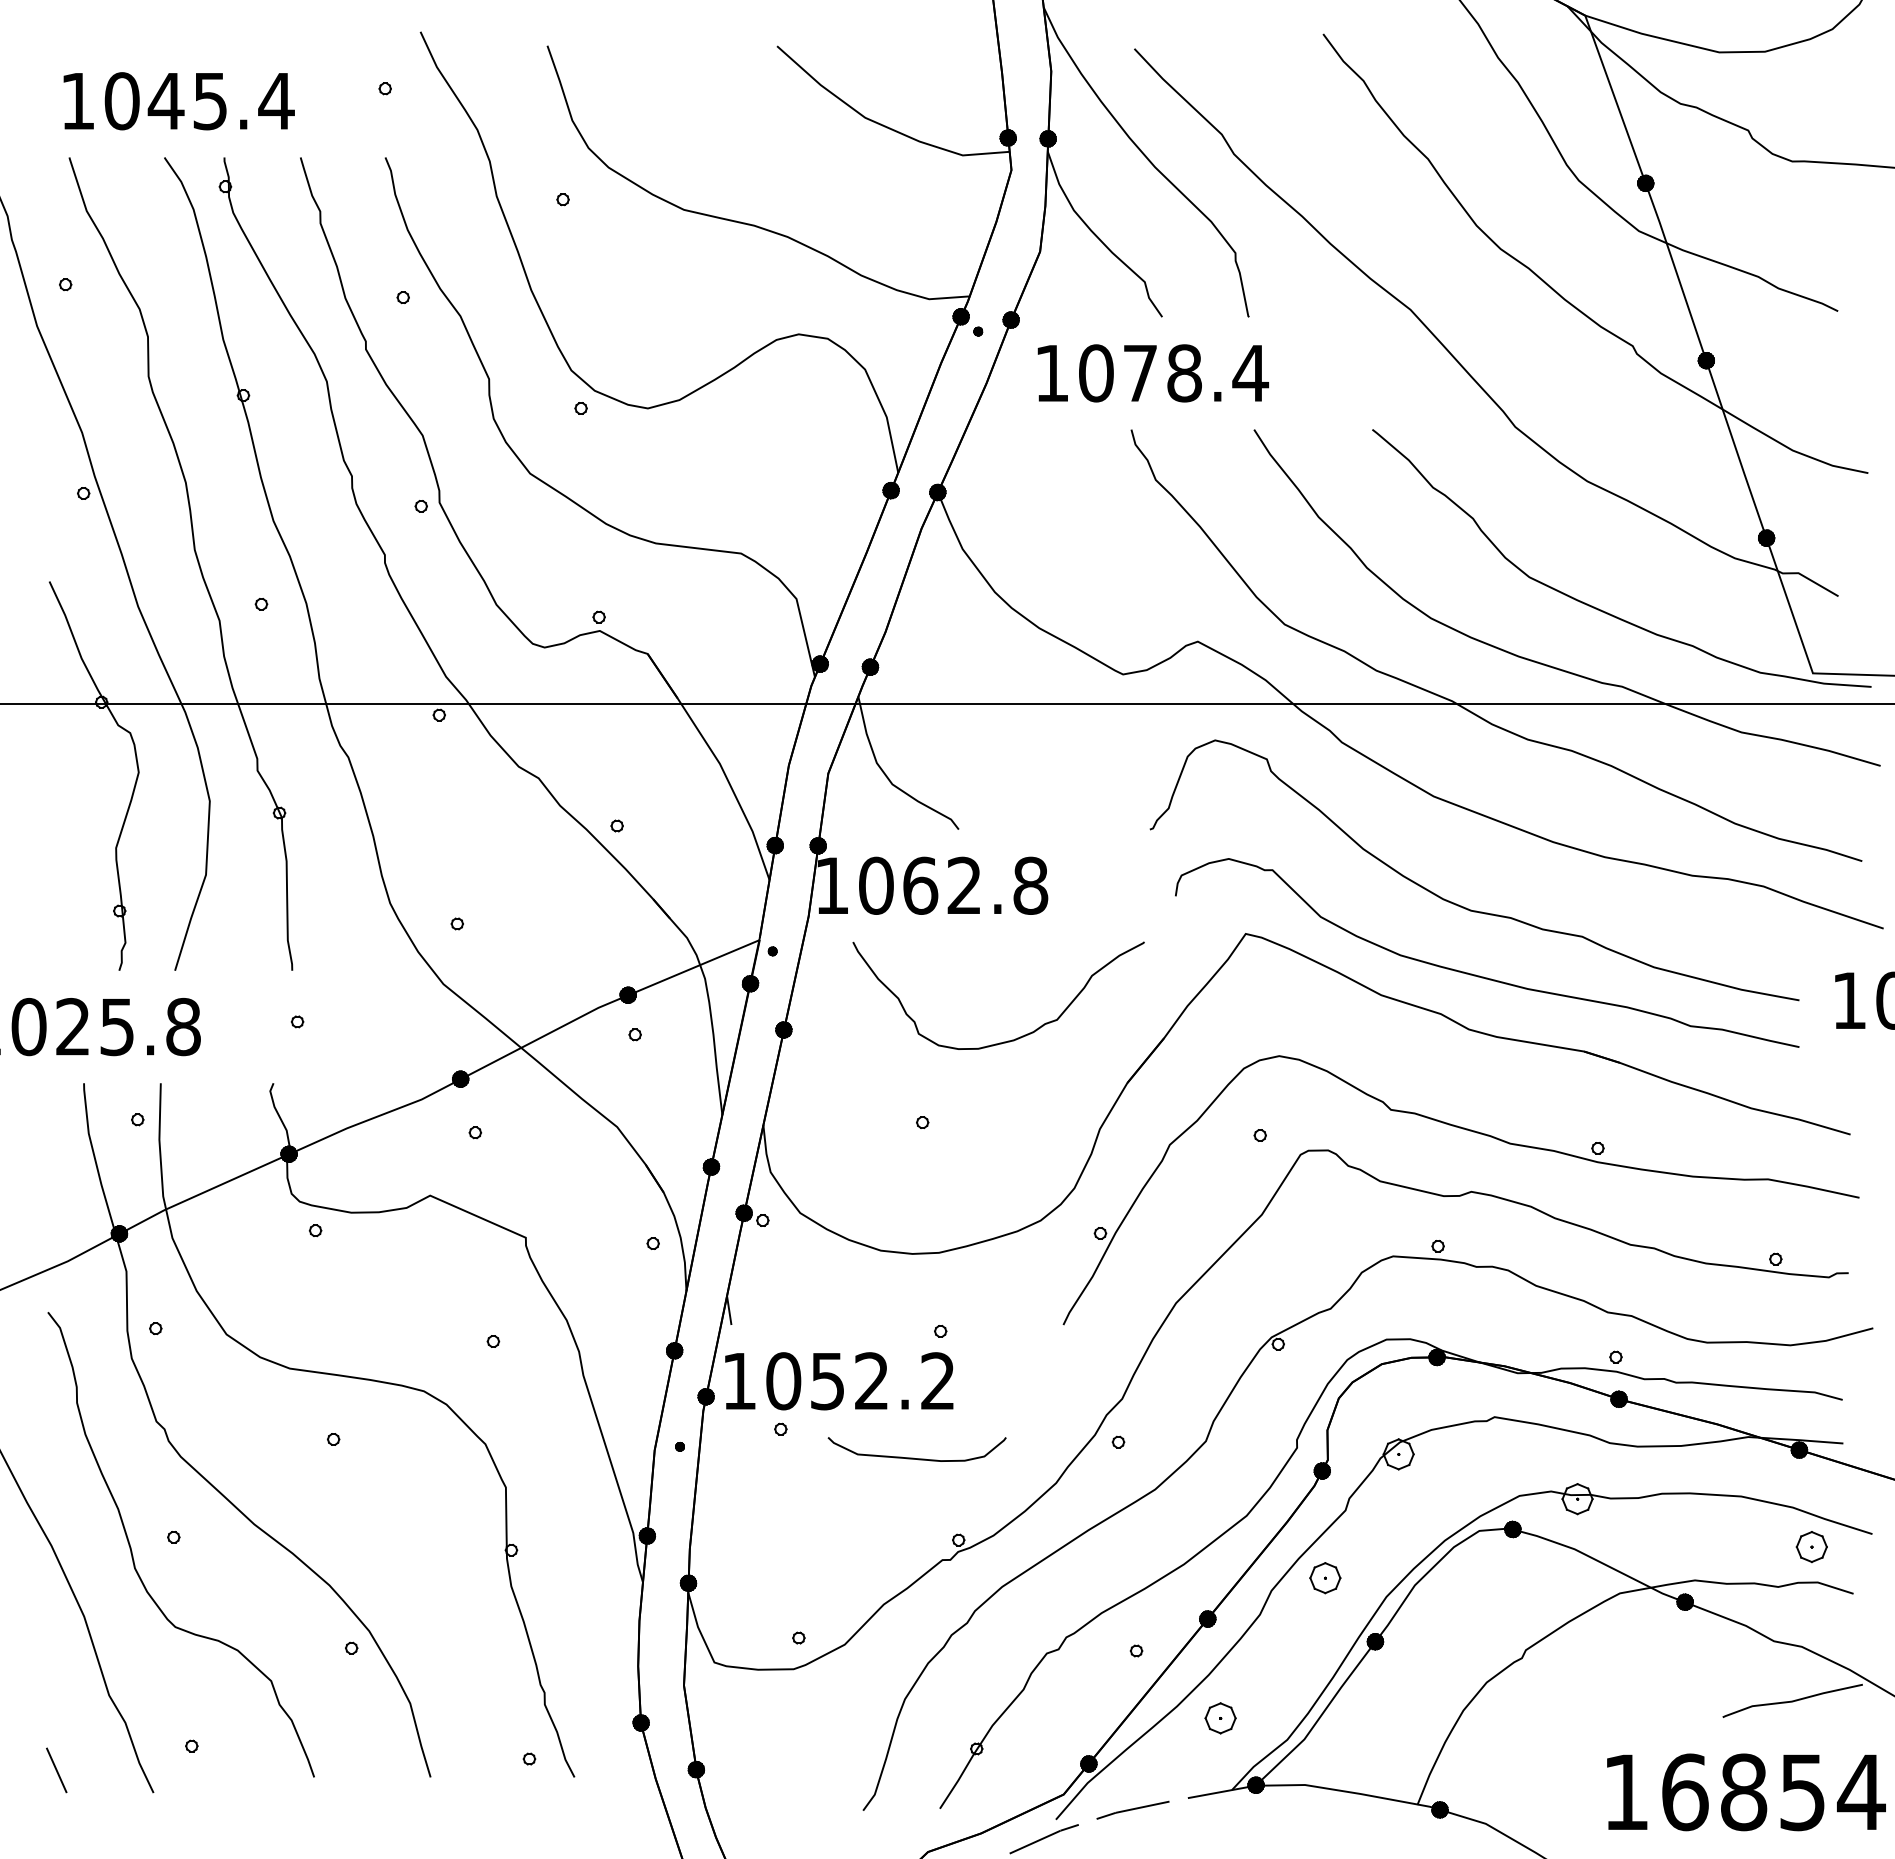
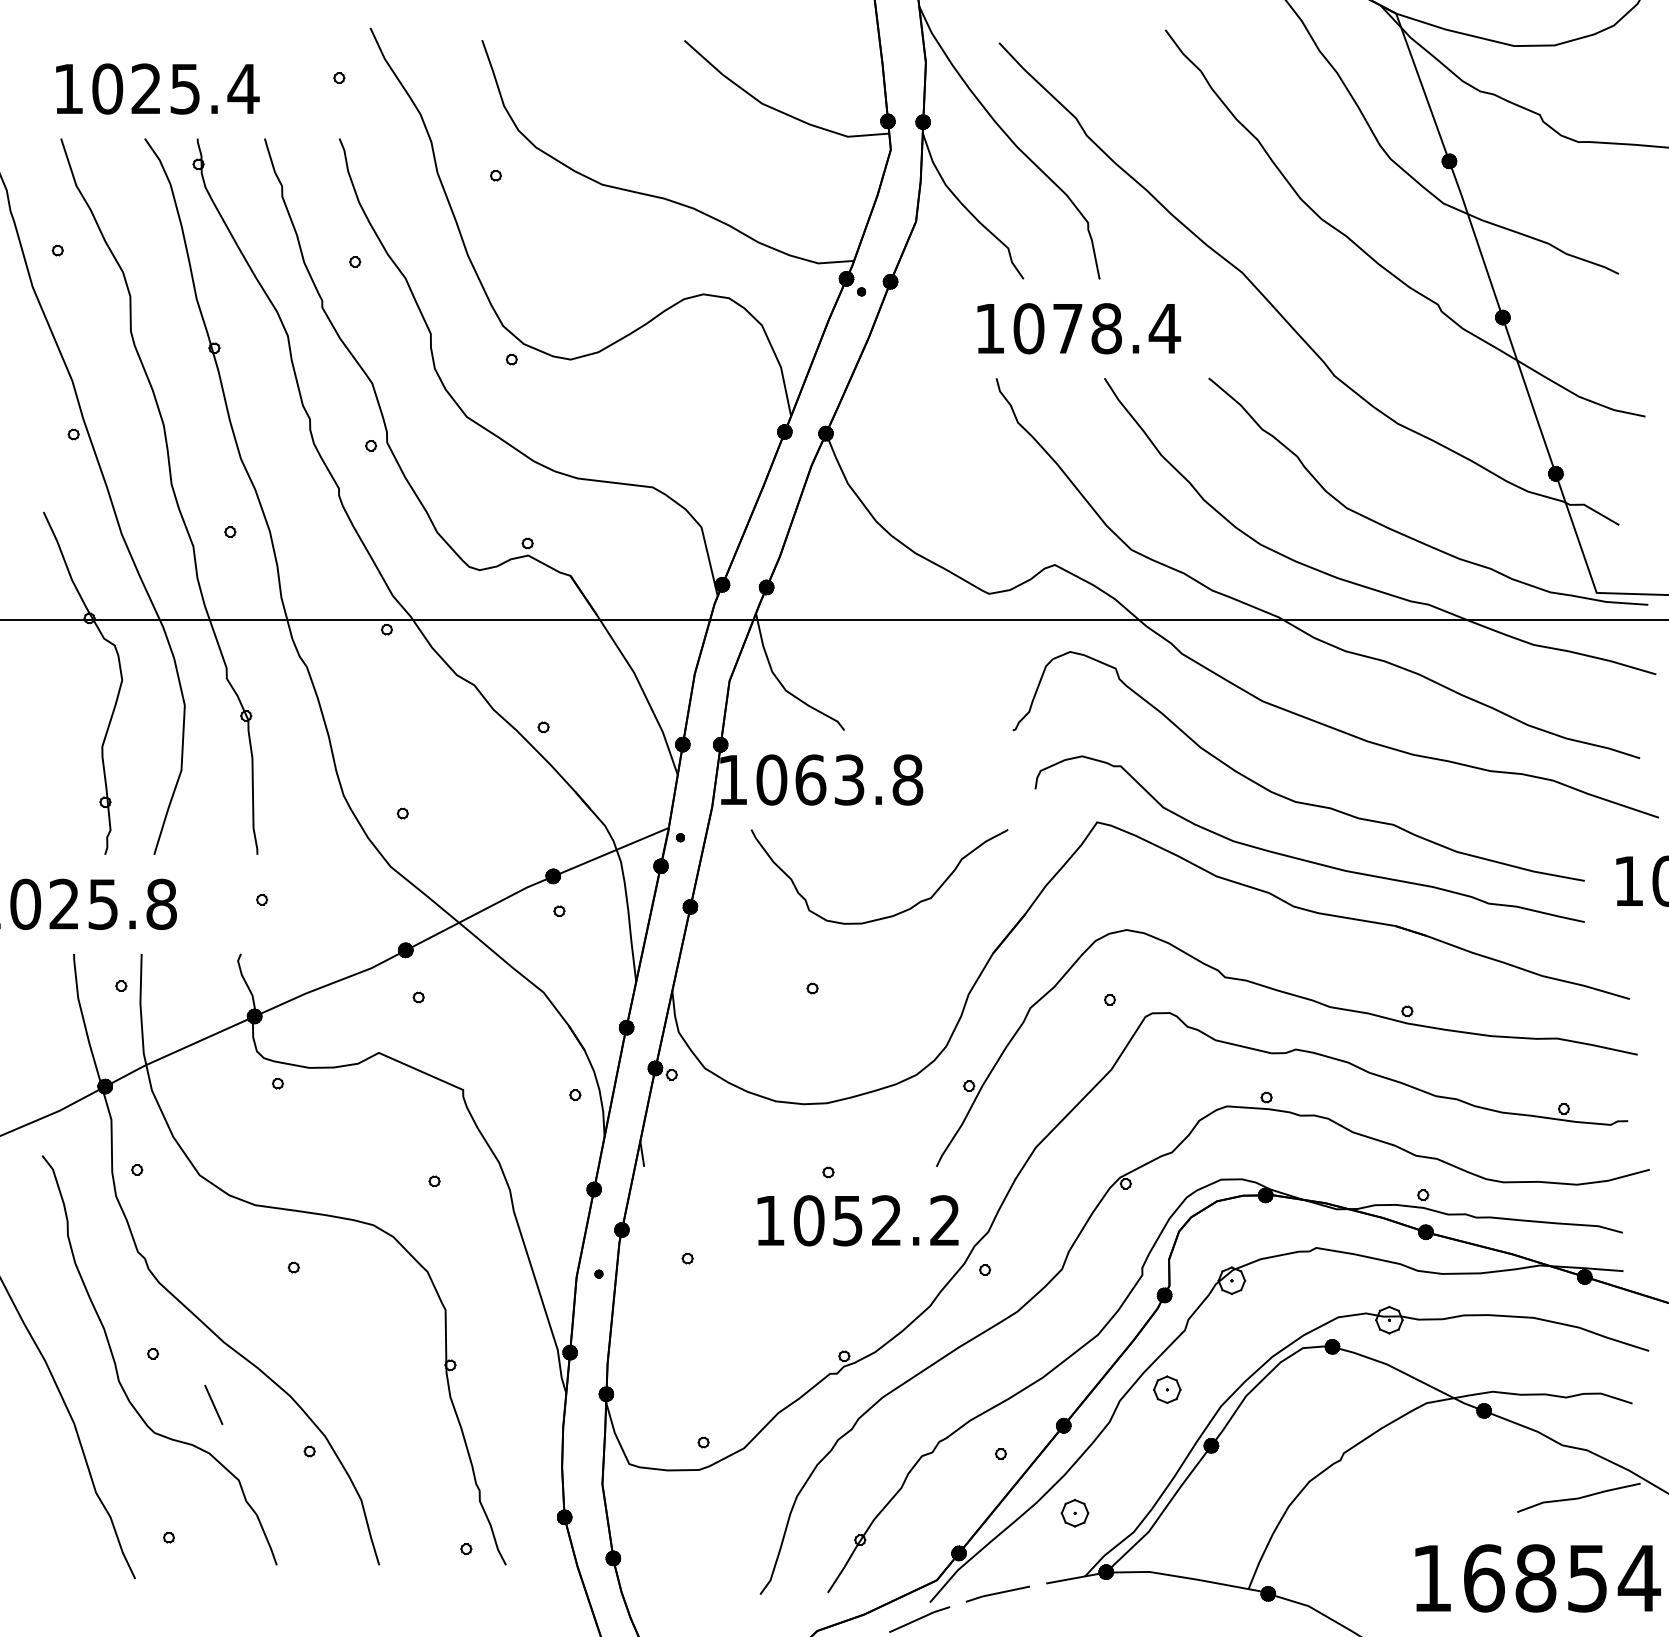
text: (165, 100) -> (145, 88), 1045.4 -> 1025.4
text: (1152, 373) -> (1078, 328), moved
text: (964, 885) -> (849, 779), 1062.8 -> 1063.8
text: (839, 1381) -> (858, 1220), moved
curve: (913, 1457) -> (804, 1283), removed
part: (1811, 1547) -> (1595, 1362), removed
line: (56, 1770) -> (213, 1405), moved

